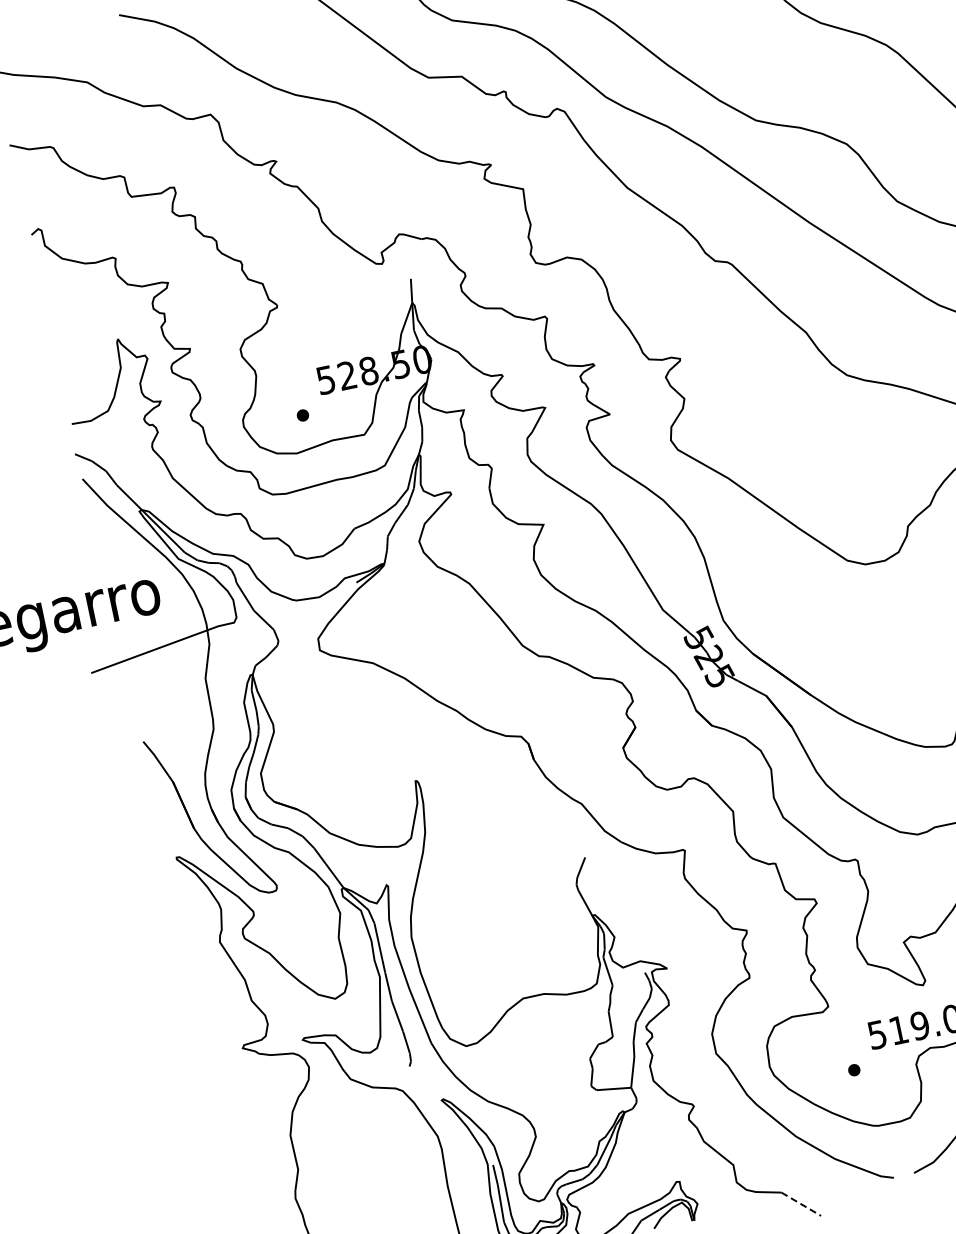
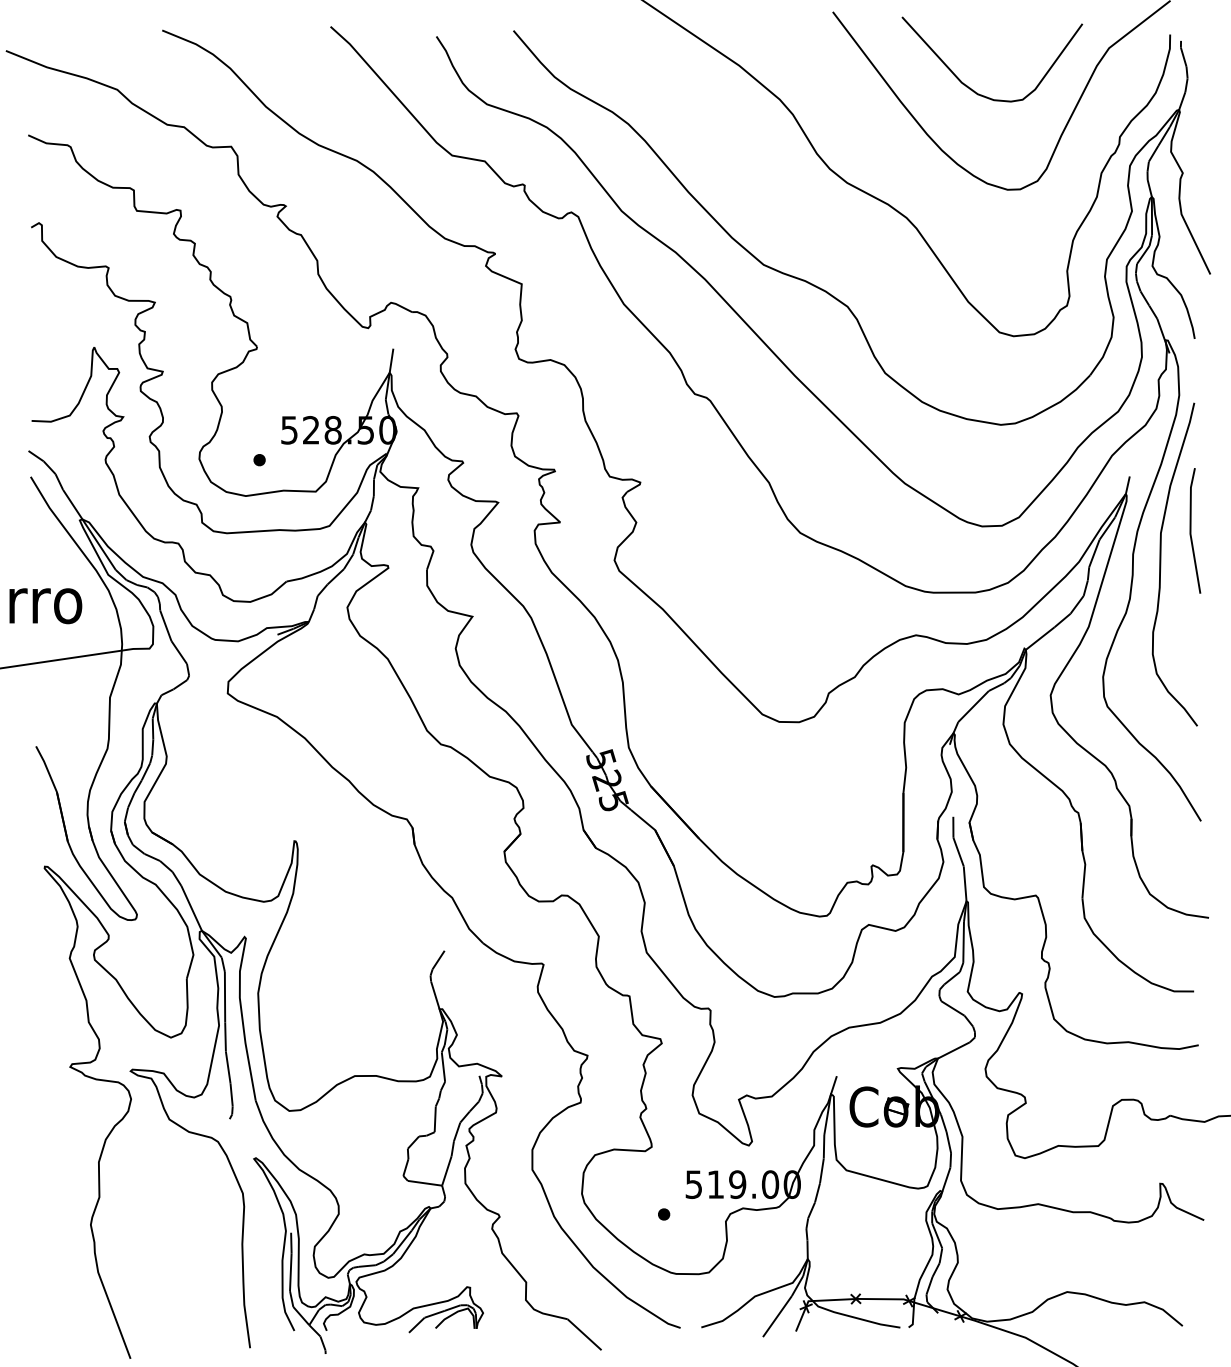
line: (801, 1204) -> (584, 1334), dashed -> solid

